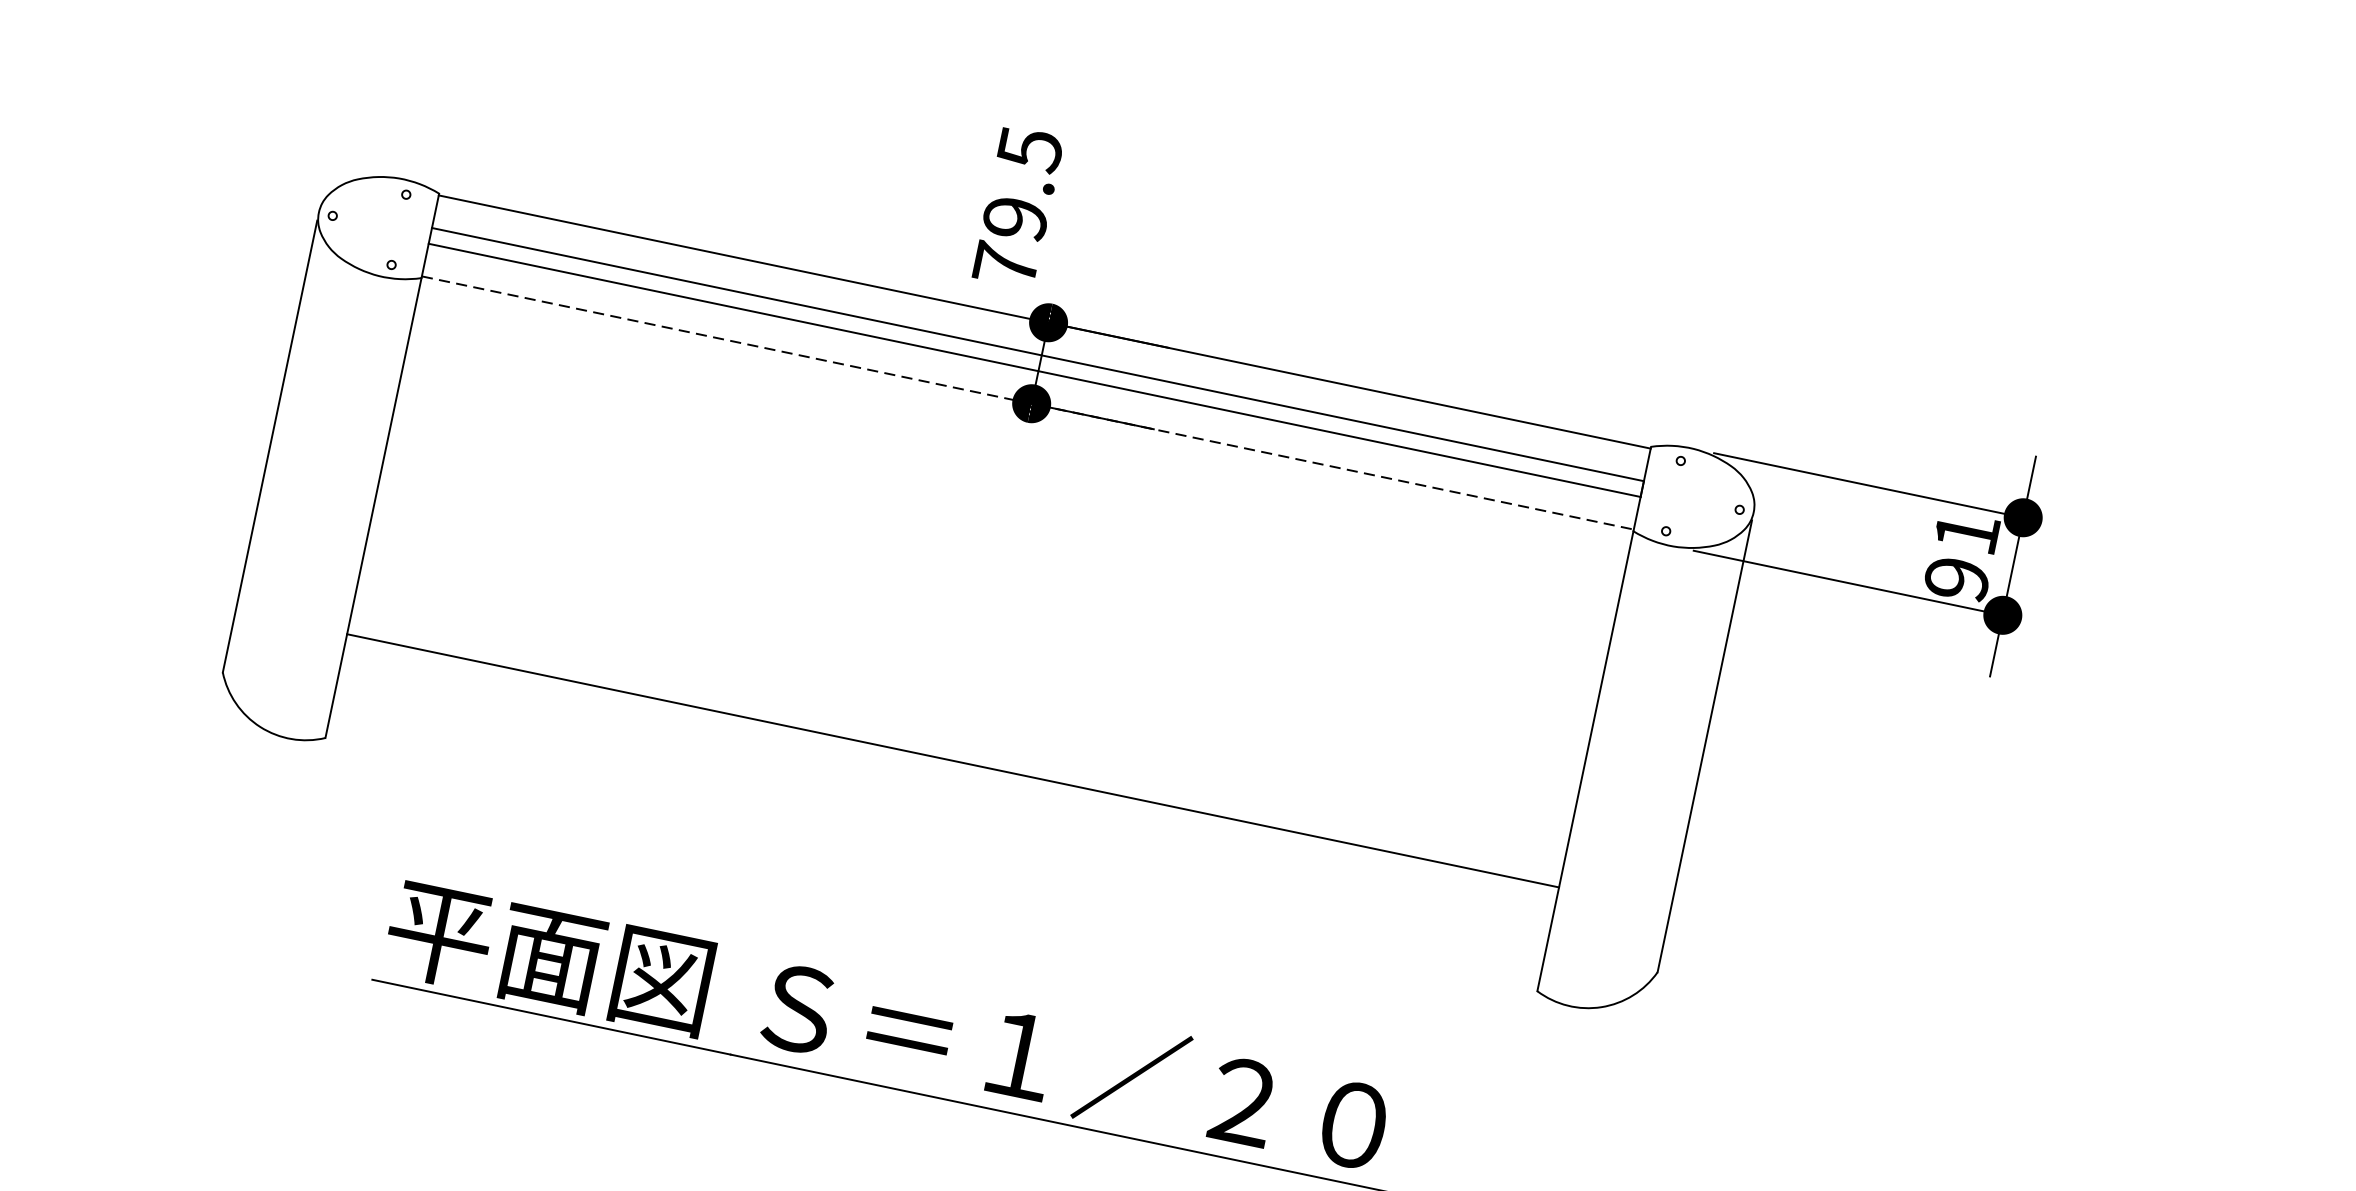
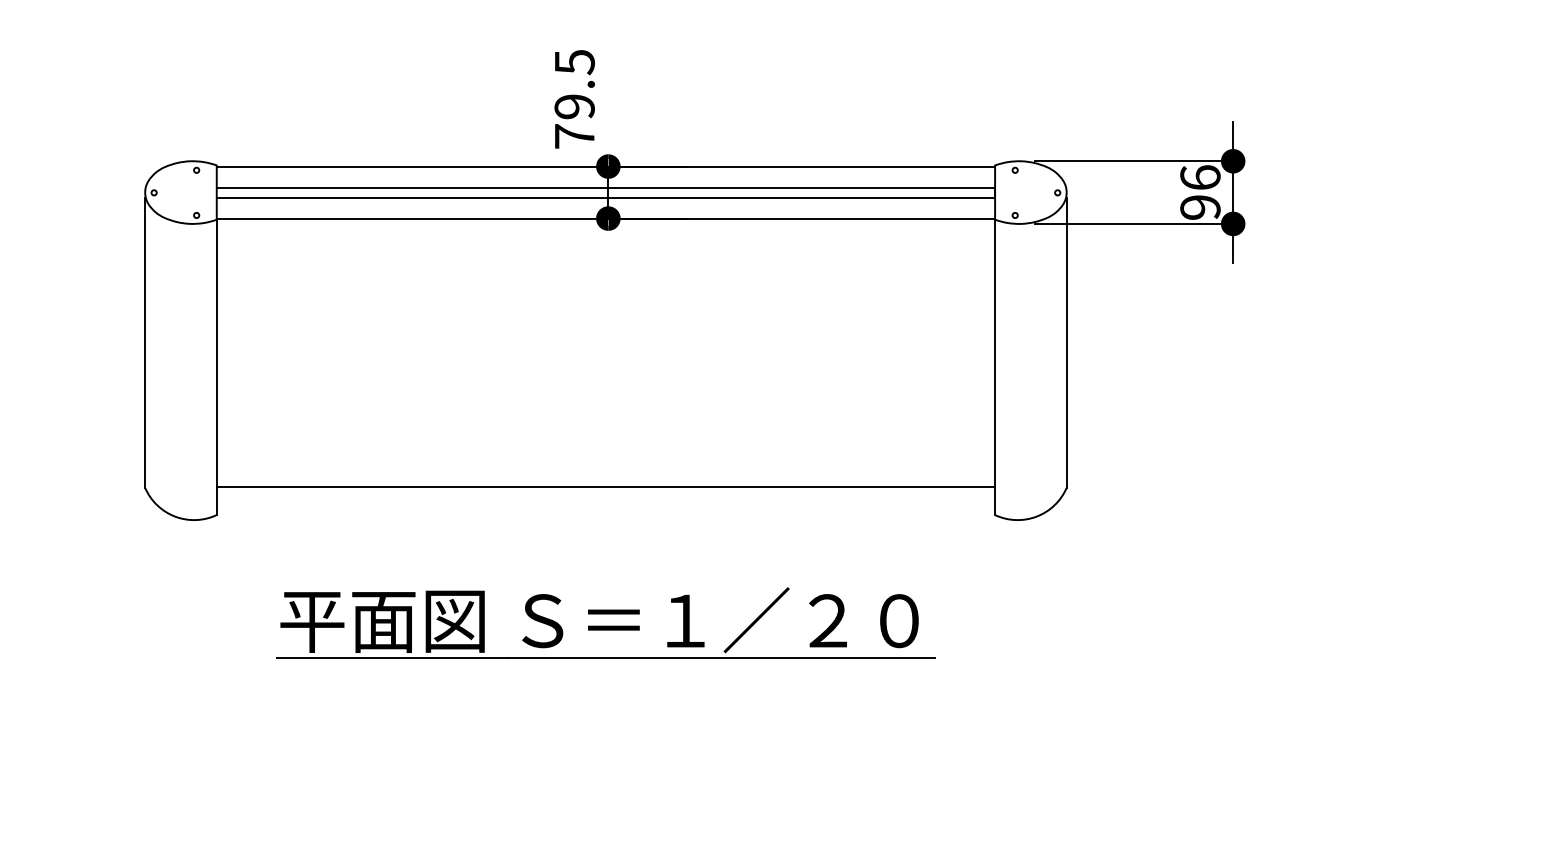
line: (1028, 403) -> (606, 218), dashed -> solid
text: (1967, 532) -> (1200, 177), 91 -> 96
line: (952, 760) -> (605, 487), moved

